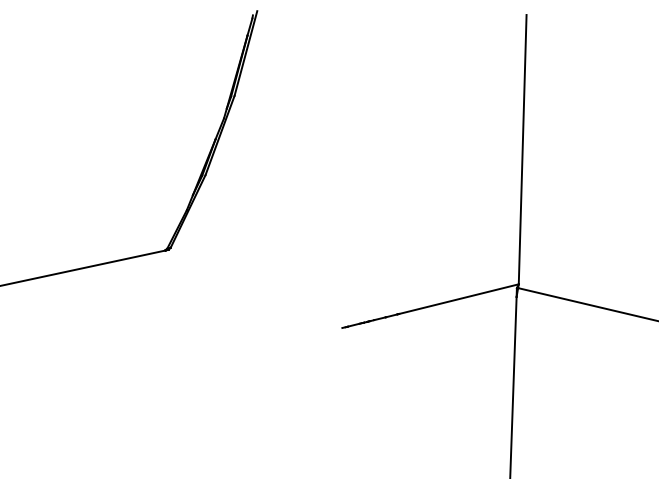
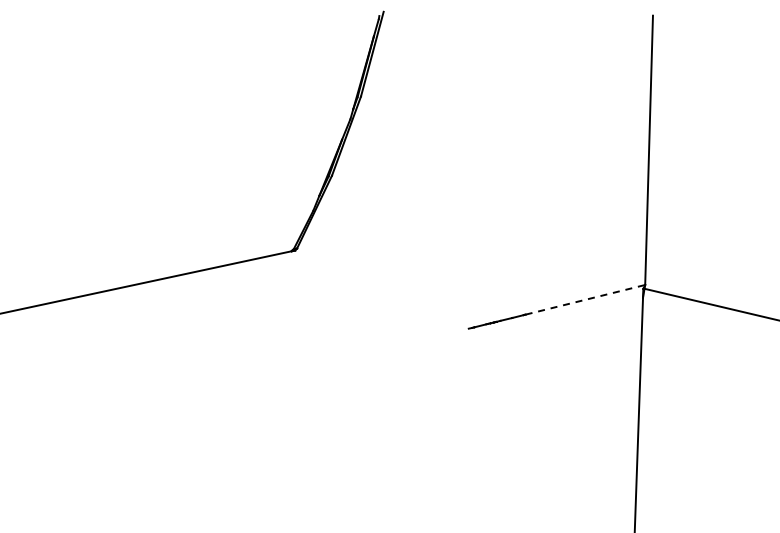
line: (459, 298) -> (585, 299), solid -> dashed

